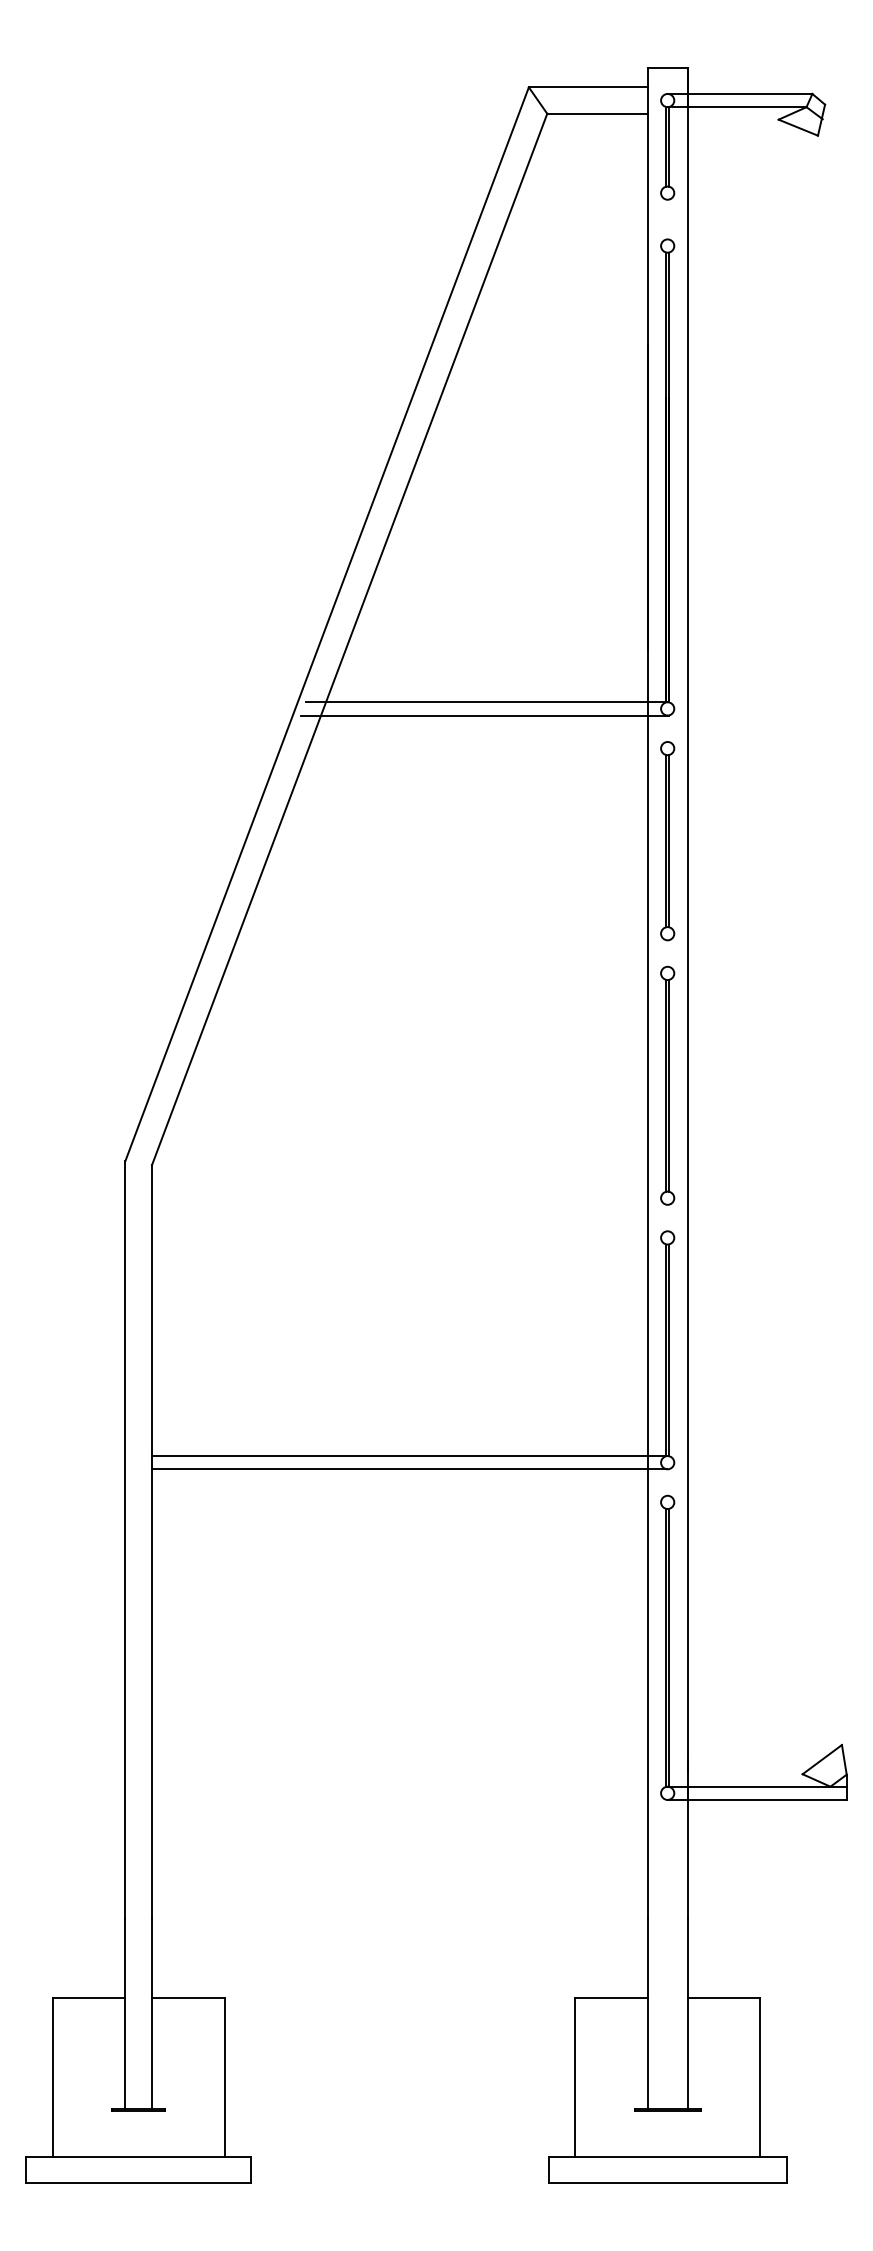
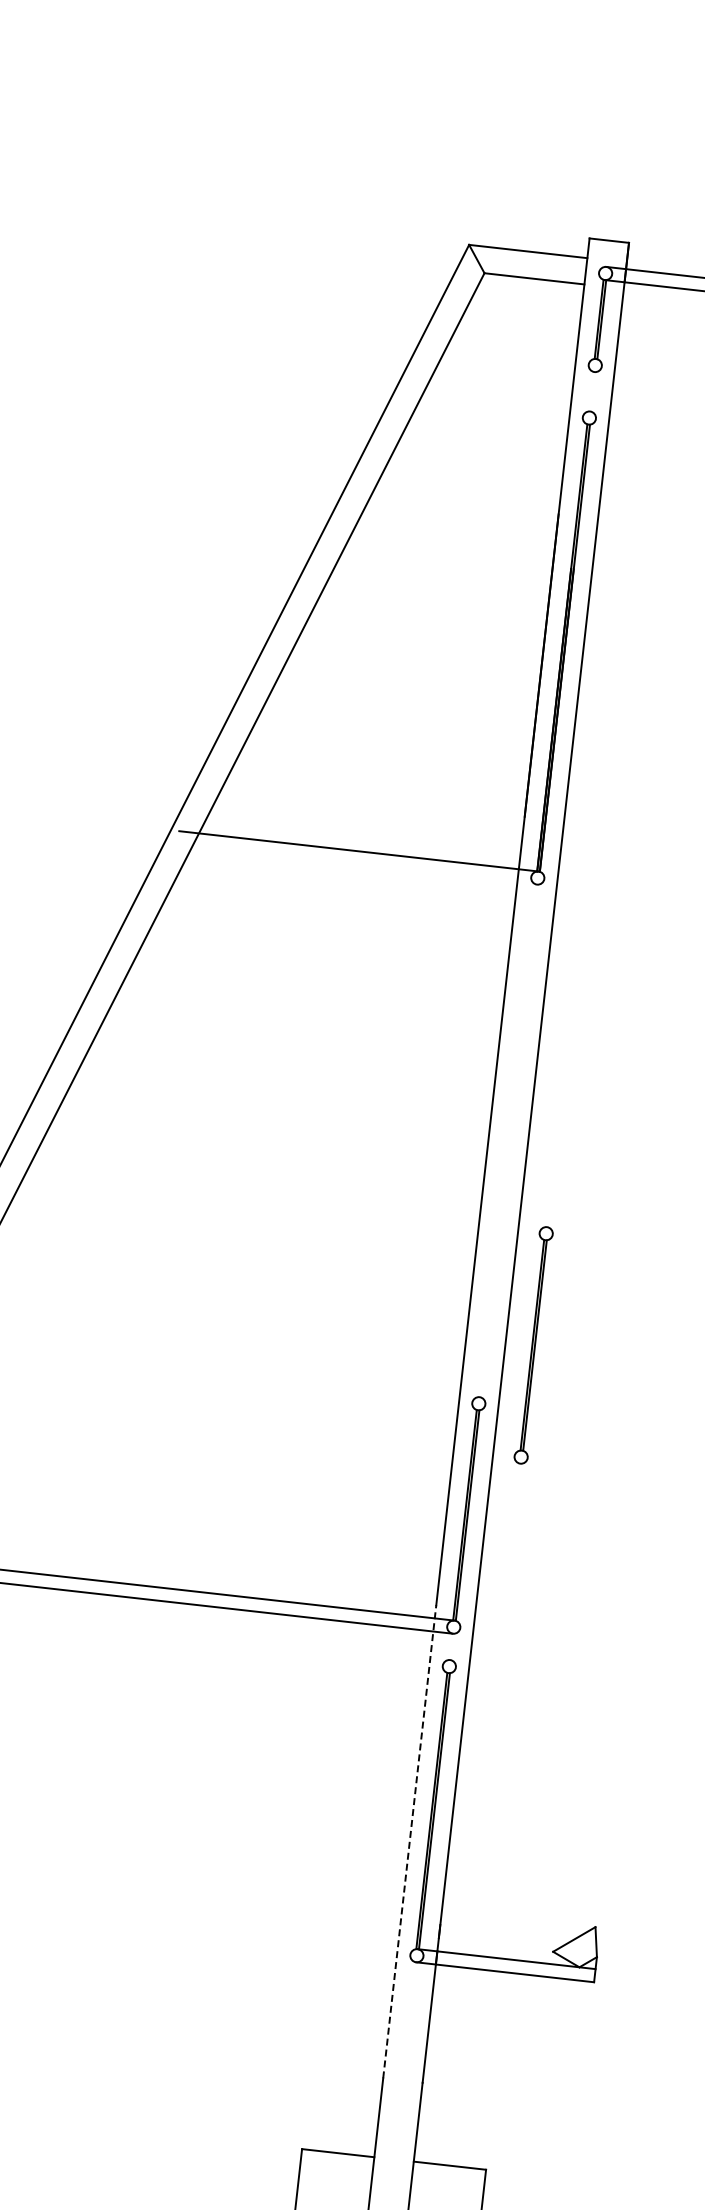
line: (485, 715) -> (356, 864), removed
part: (667, 841) -> (522, 1009), removed
part: (667, 1085) -> (533, 1345), moved
line: (647, 1680) -> (409, 1841), solid -> dashed

